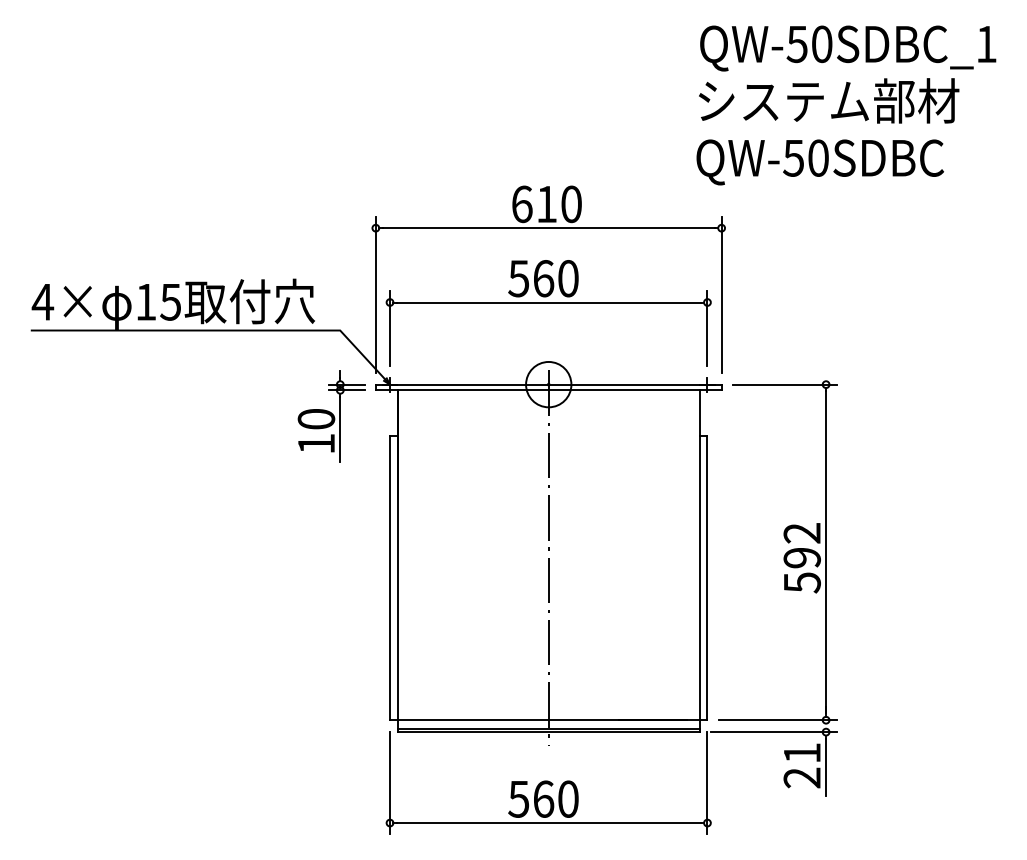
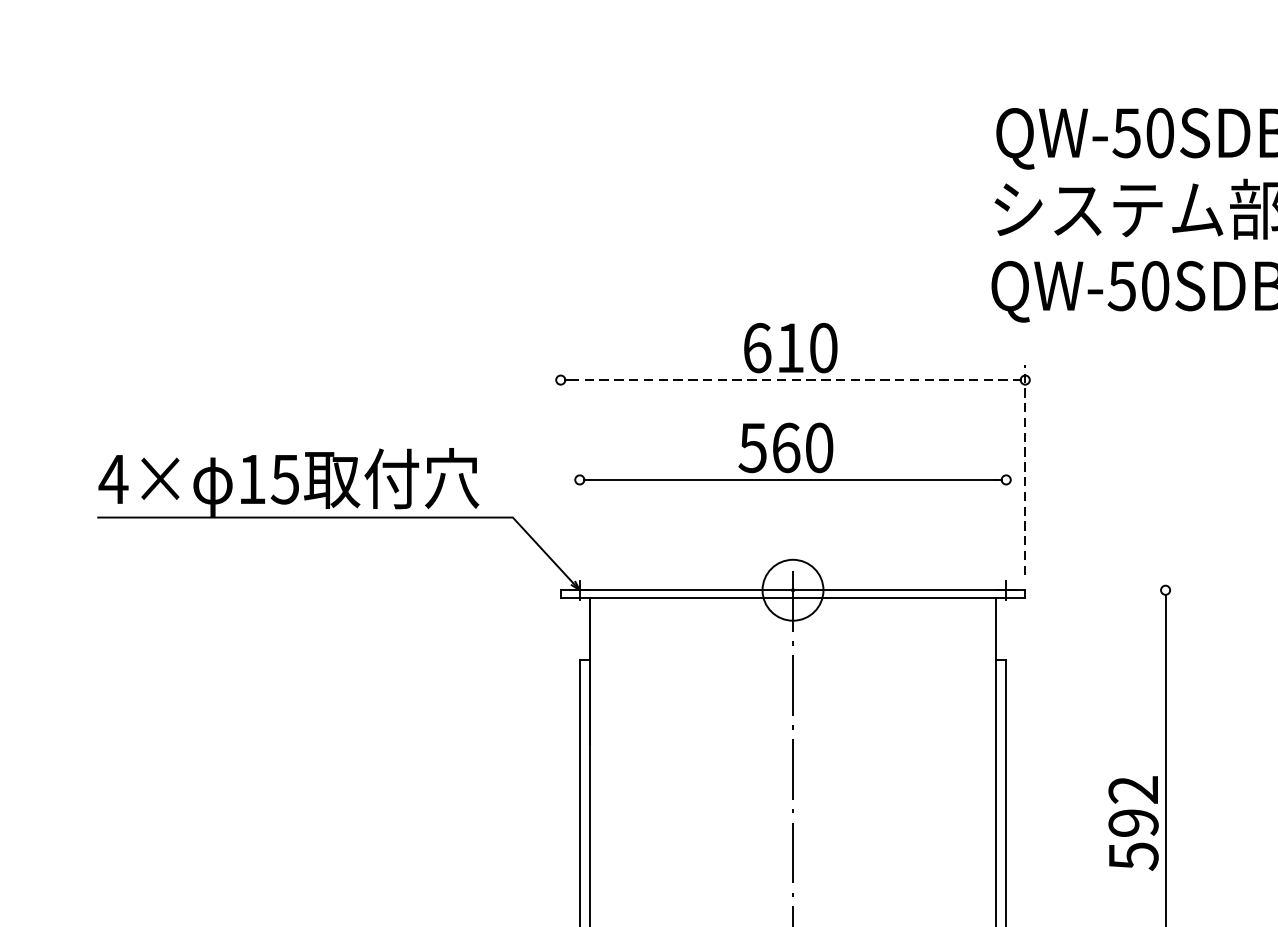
line: (549, 228) -> (794, 380), solid -> dashed
line: (375, 294) -> (560, 469), removed
line: (721, 294) -> (1025, 469), solid -> dashed
line: (390, 328) -> (580, 514), removed
line: (707, 328) -> (1006, 514), removed
line: (784, 384) -> (1109, 590), removed
part: (331, 416) -> (501, 633), removed

